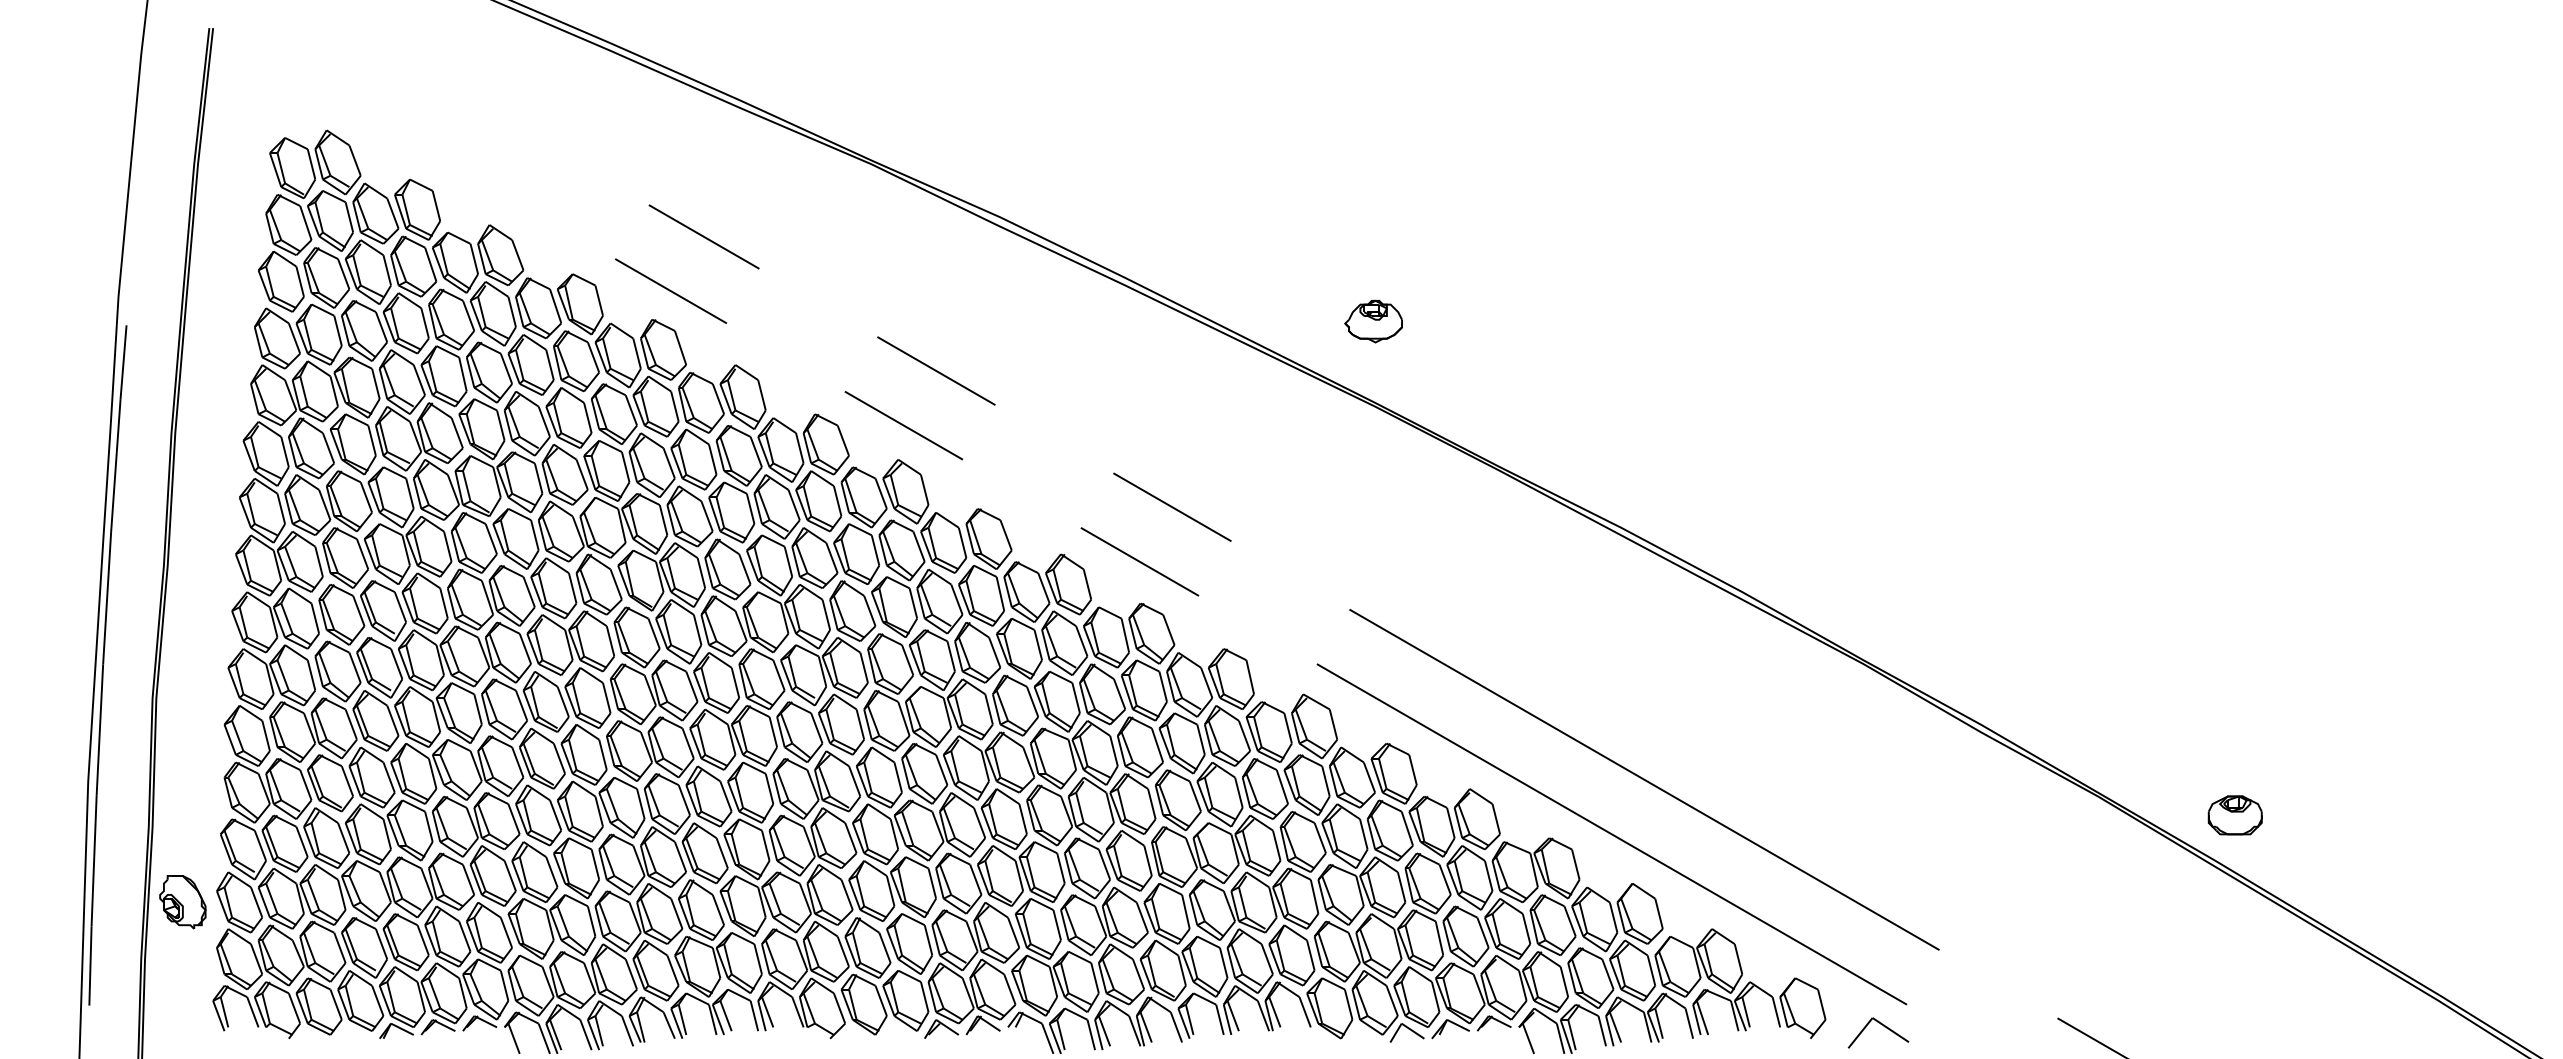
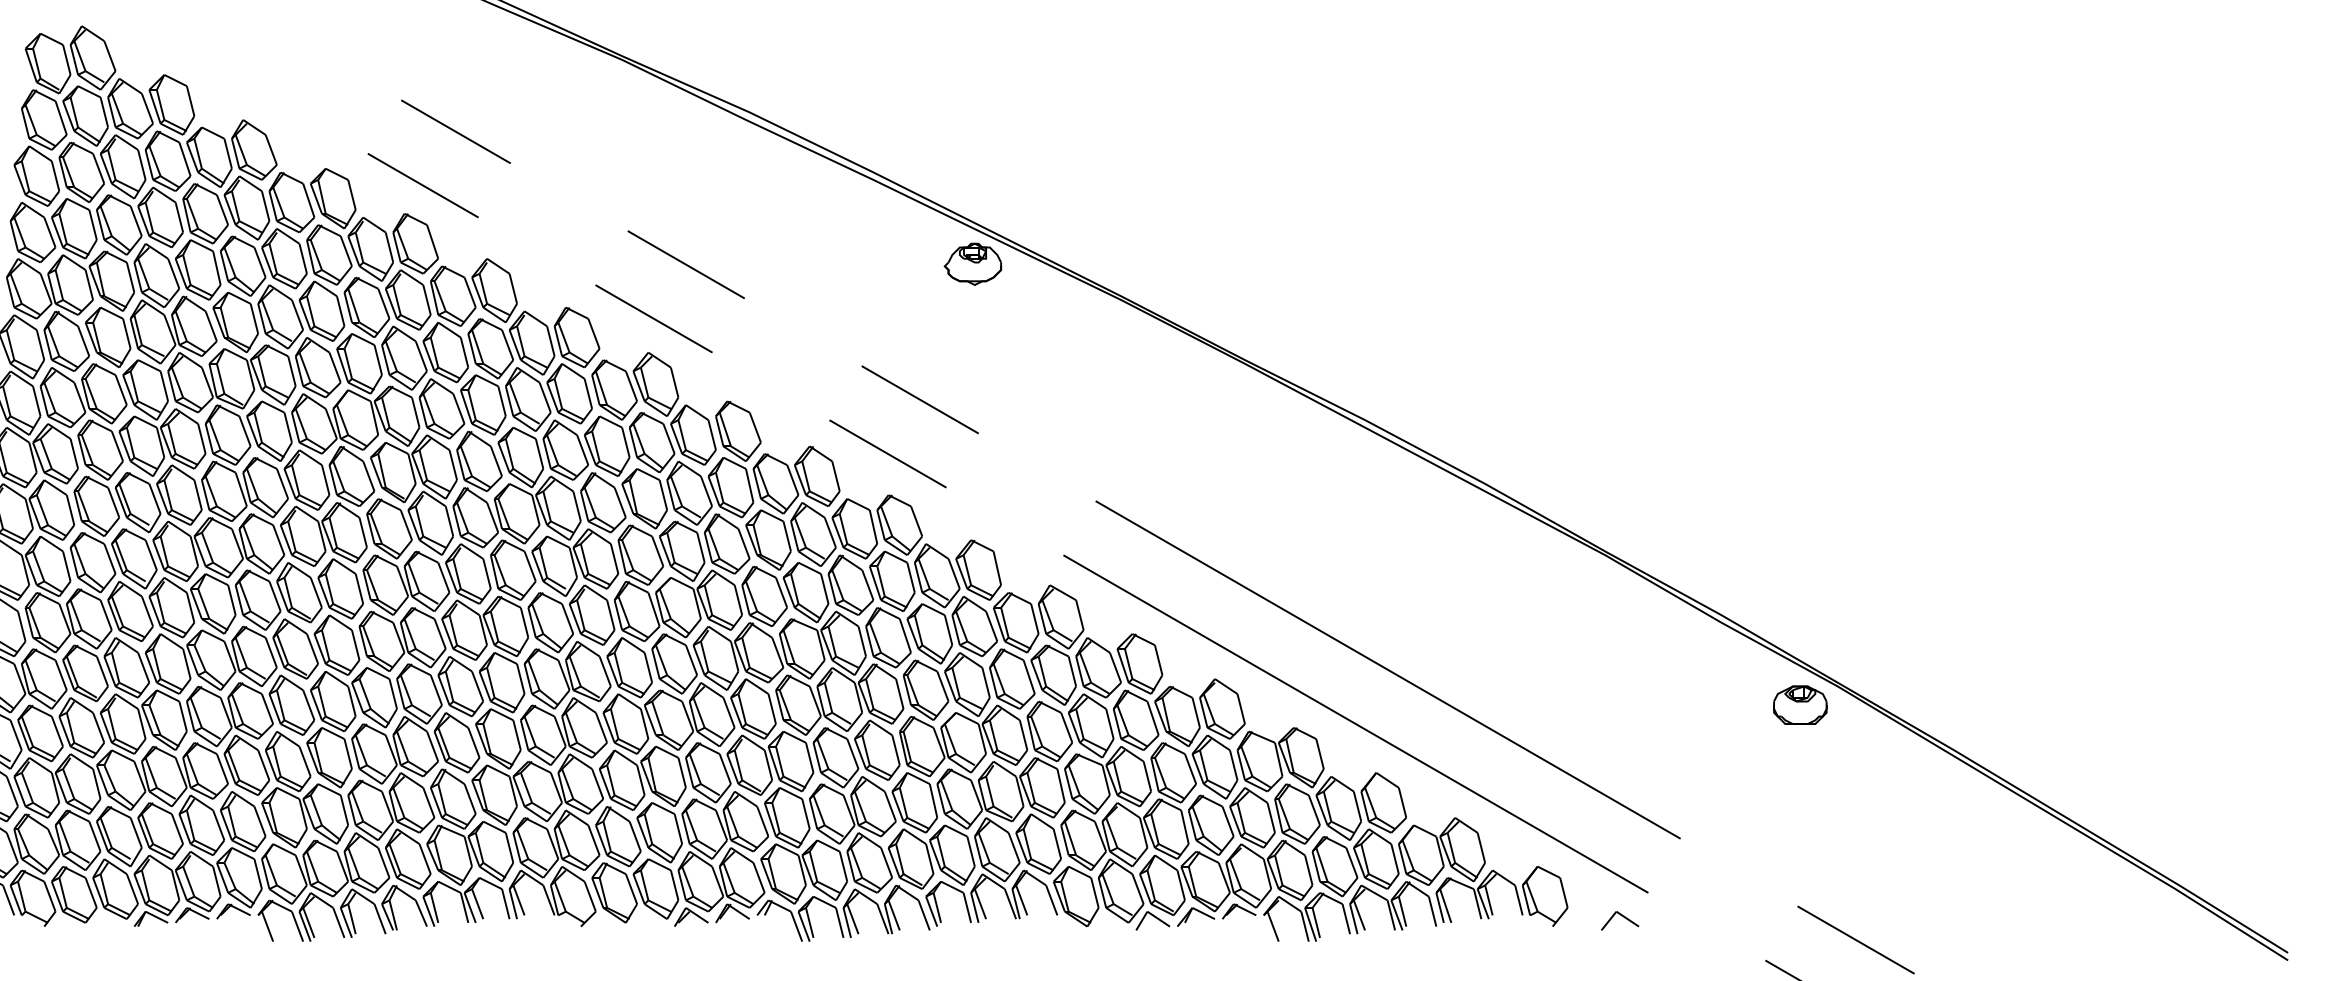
part: (1373, 321) -> (972, 264), moved
part: (2234, 815) -> (1799, 705), moved
part: (1878, 1032) -> (1620, 920), size x0.62

